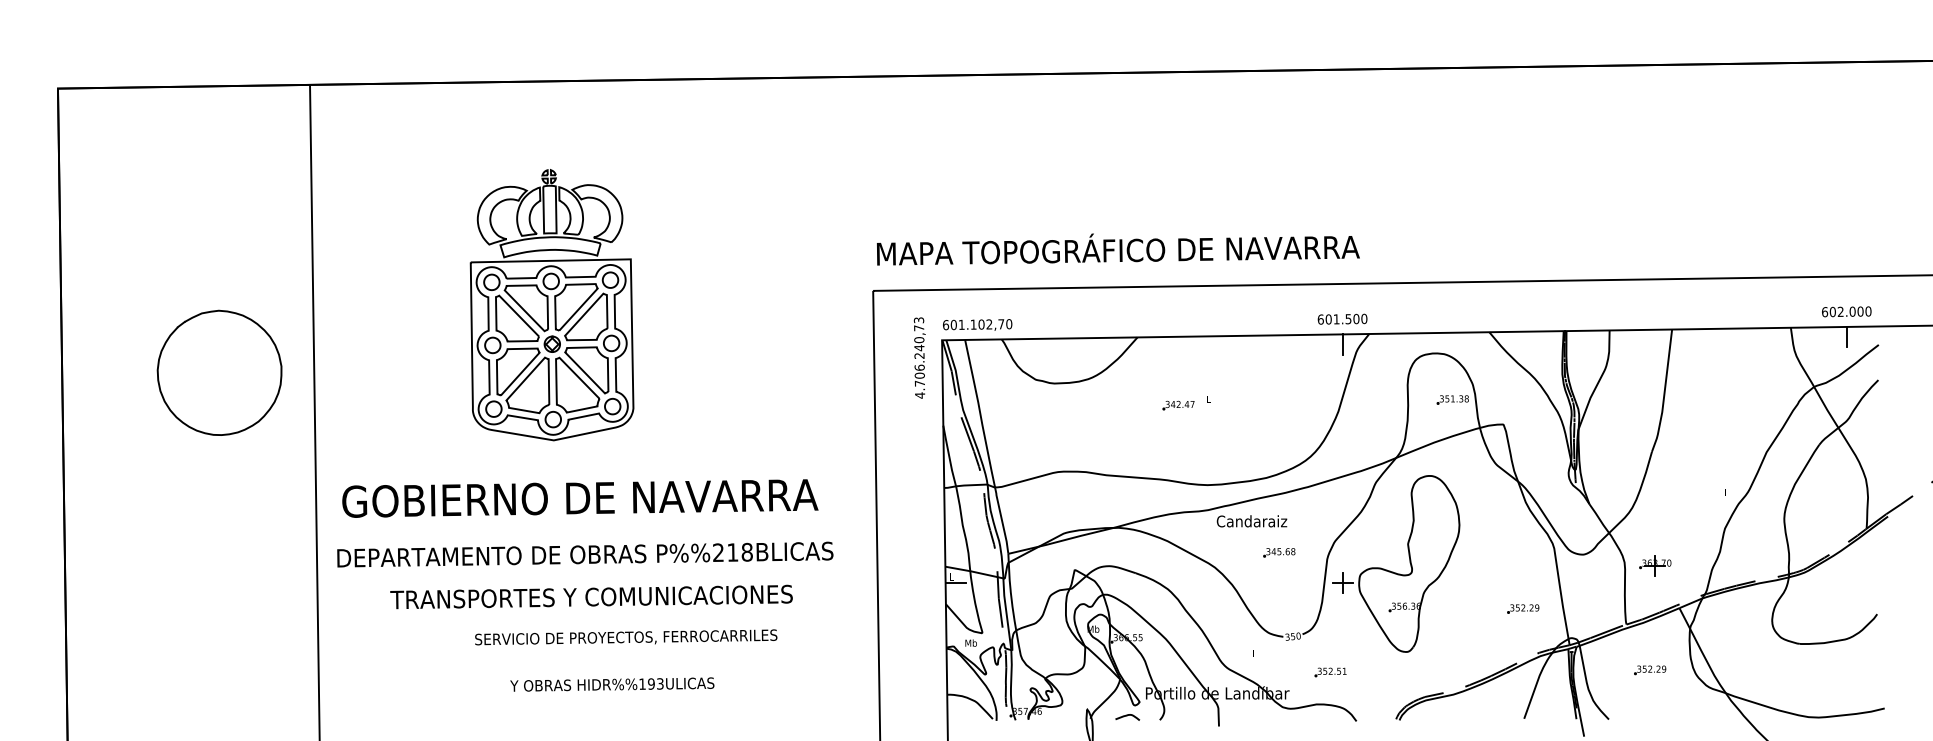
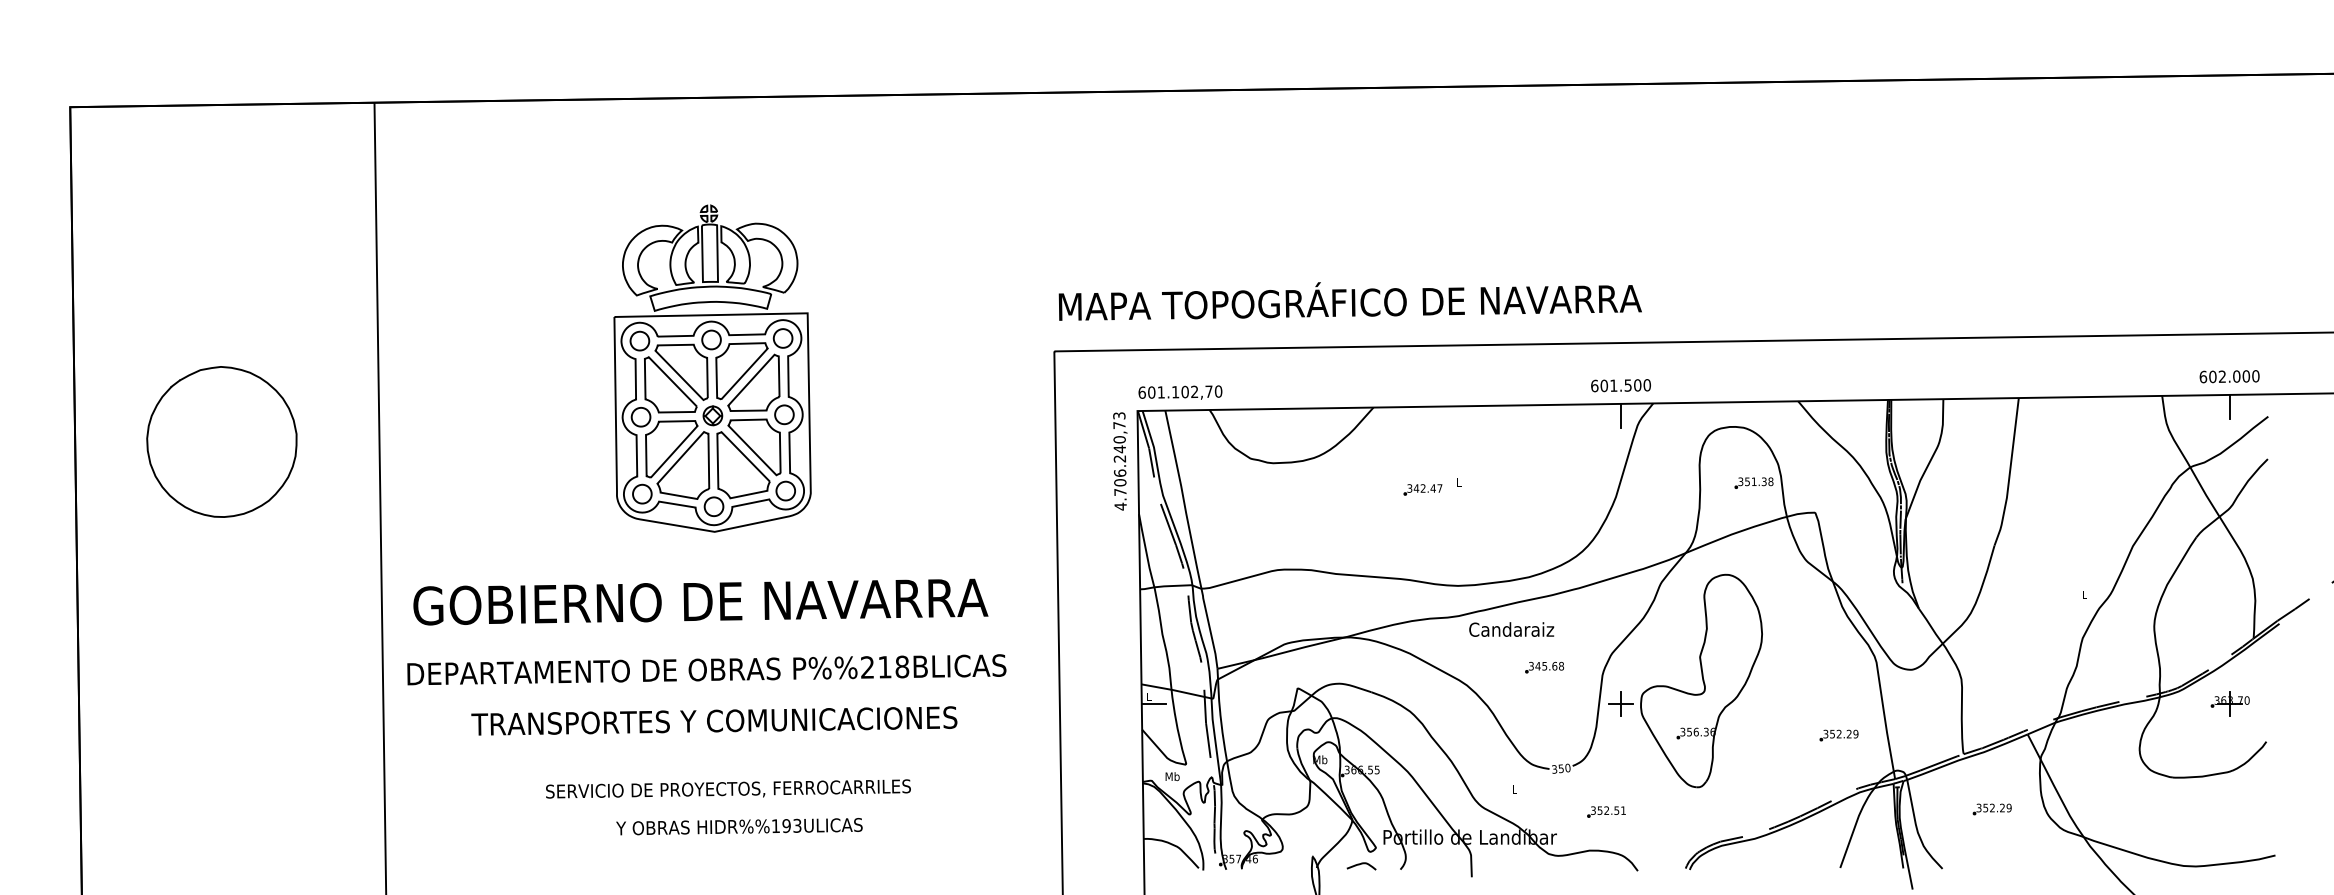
part: (551, 305) -> (711, 369), moved
text: (919, 357) -> (1119, 460), moved
part: (219, 372) -> (221, 441), moved
part: (1655, 565) -> (2230, 703), moved
text: (626, 637) -> (728, 789), moved

